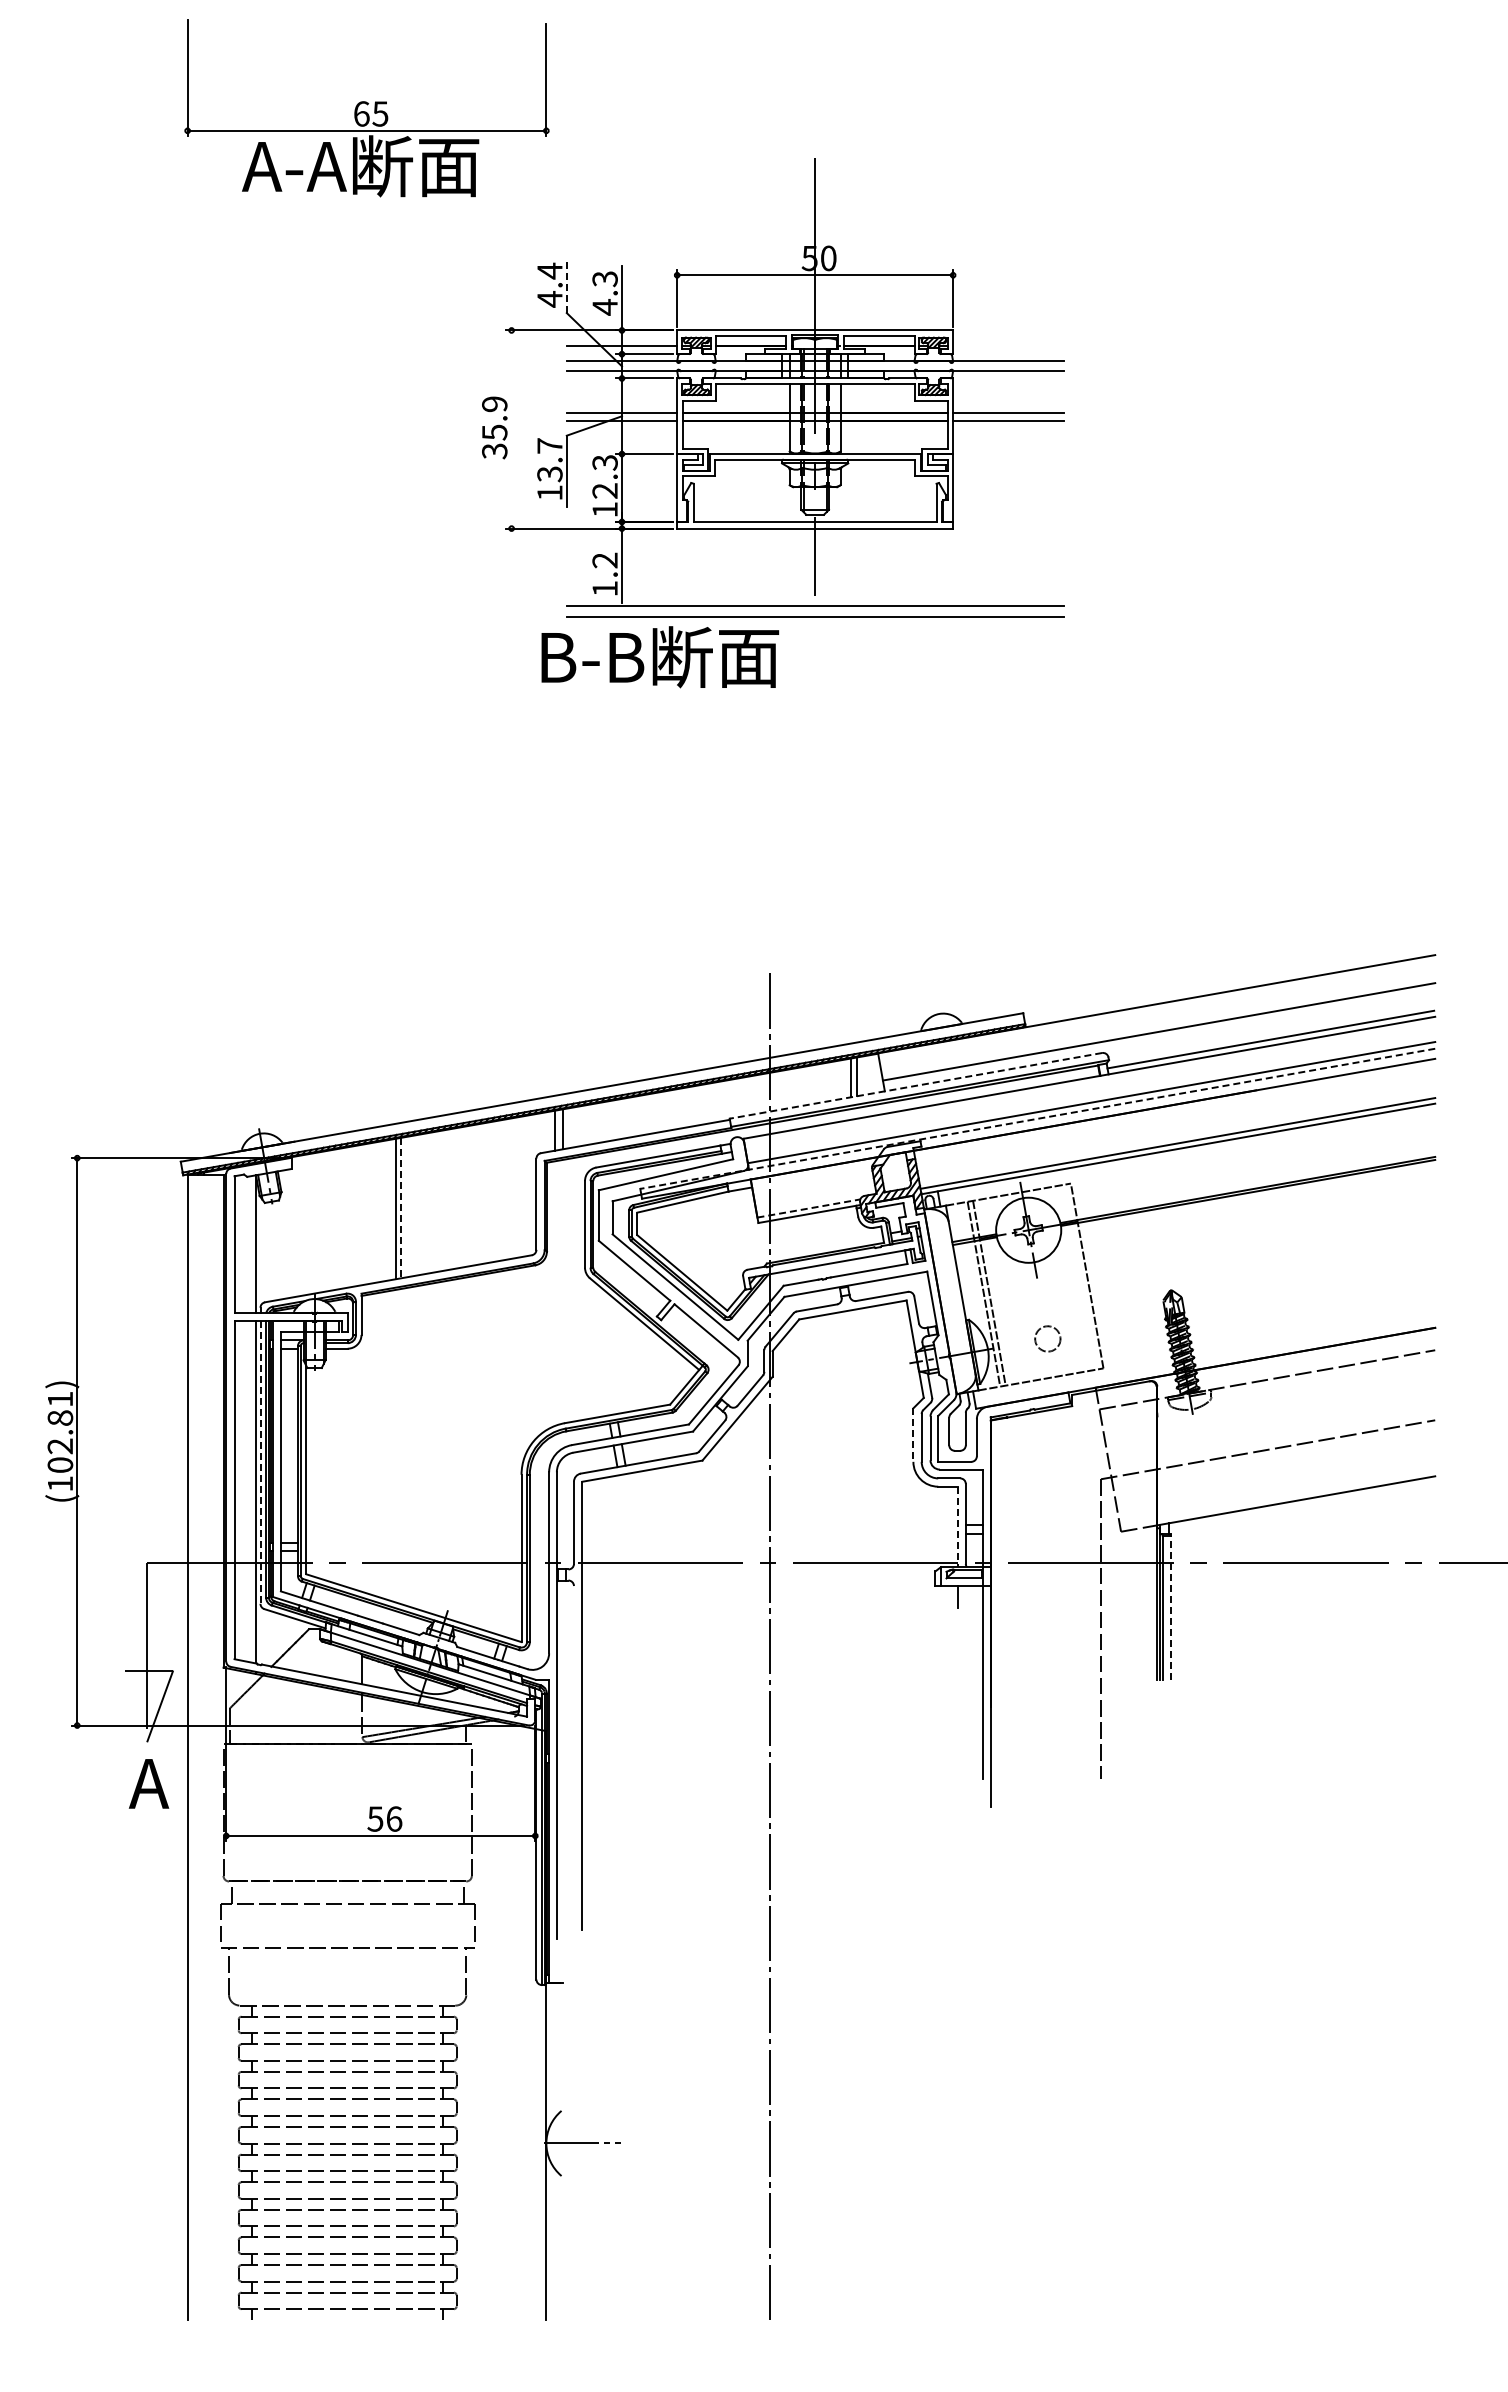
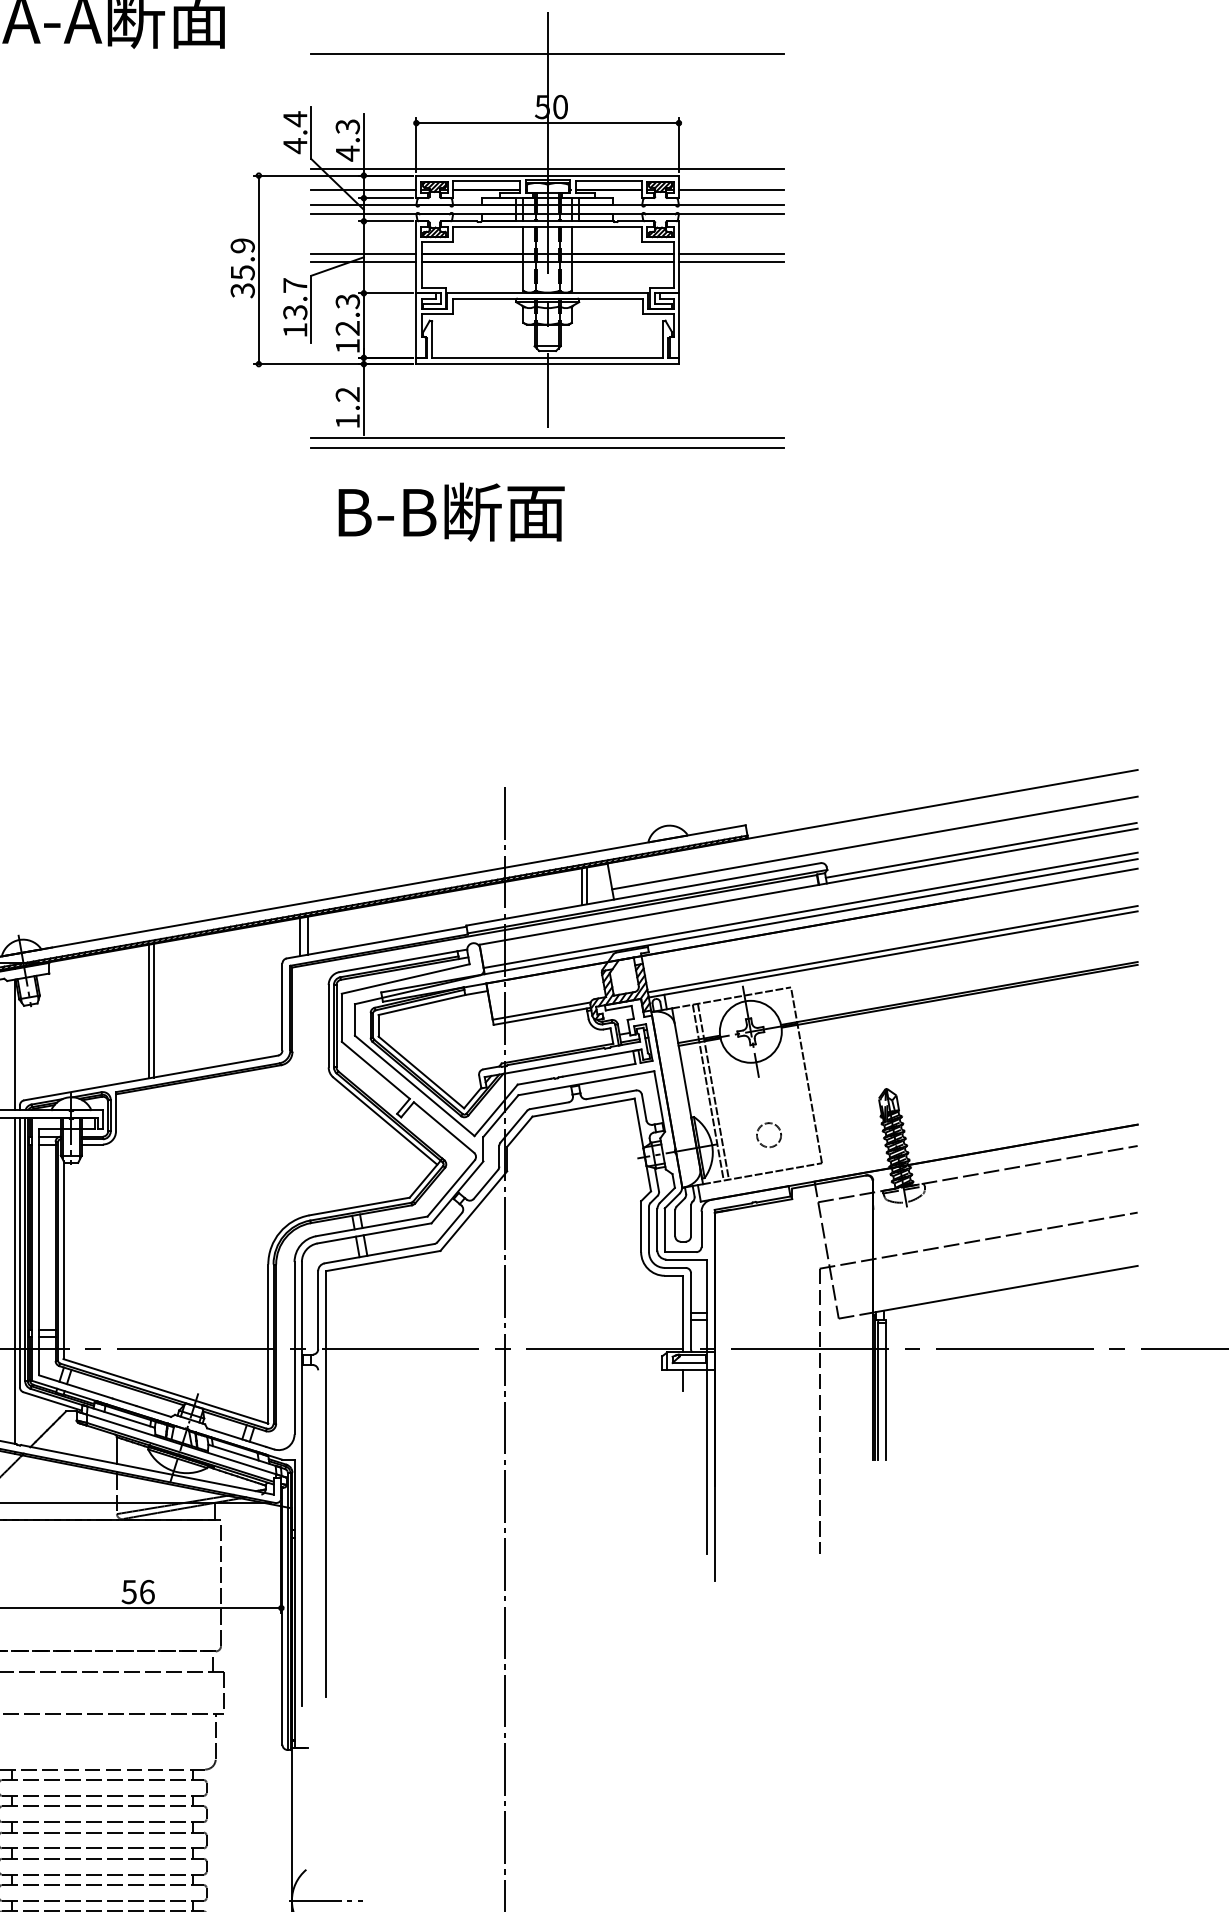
line: (814, 202) -> (547, 53), added
line: (566, 285) -> (311, 132), dashed -> solid
line: (814, 323) -> (547, 169), added
line: (1008, 345) -> (731, 189), added
line: (511, 429) -> (258, 269), added
text: (660, 657) -> (451, 512), moved
line: (915, 1085) -> (643, 894), dashed -> solid
line: (1037, 1118) -> (759, 925), dashed -> solid
line: (401, 1208) -> (154, 1011), dashed -> solid
line: (809, 1208) -> (542, 1011), dashed -> solid
line: (913, 1435) -> (641, 1227), dashed -> solid
line: (260, 1462) -> (19, 1252), dashed -> solid
line: (957, 1527) -> (683, 1314), dashed -> solid
line: (1170, 1608) -> (885, 1391), dashed -> solid

